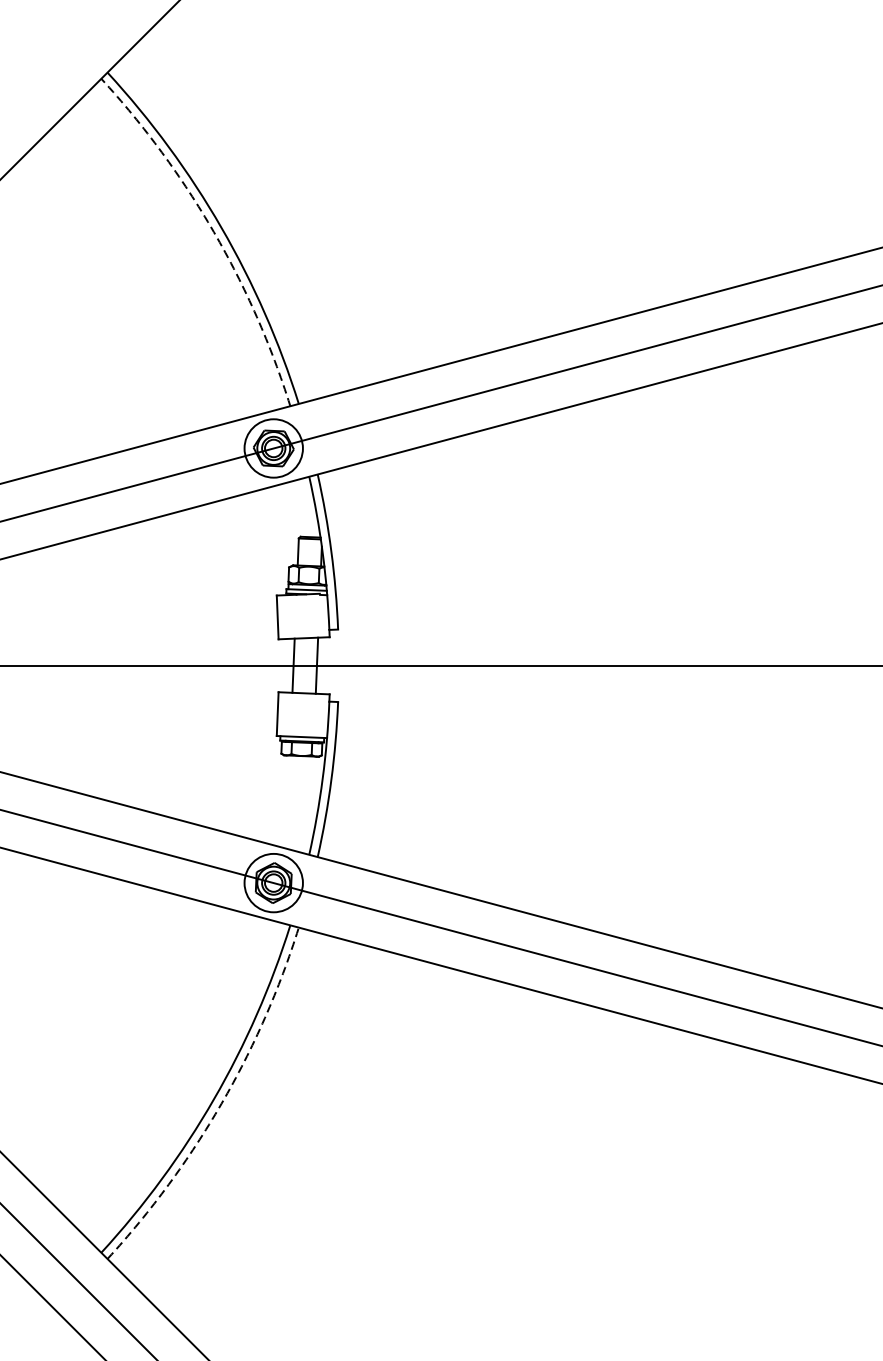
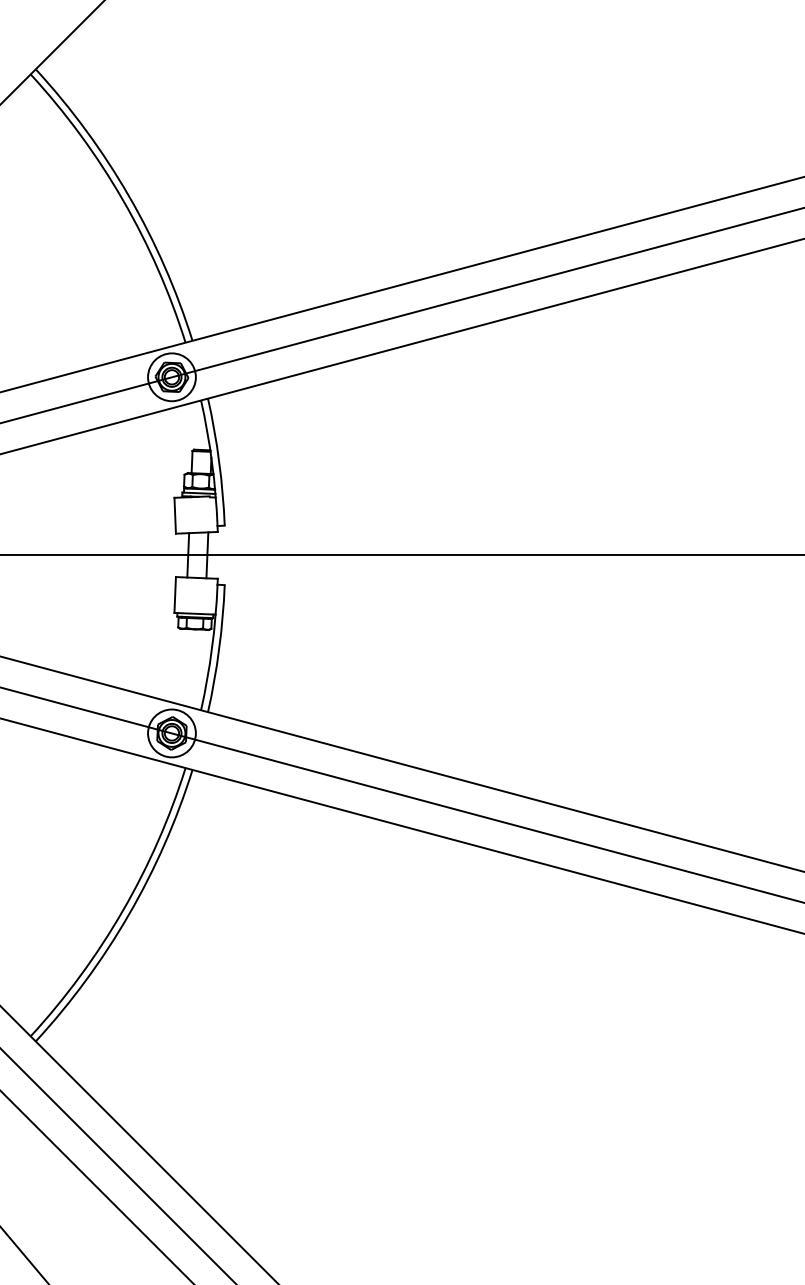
arc: (213, 232) -> (122, 200), dashed -> solid
arc: (221, 1104) -> (129, 914), dashed -> solid

